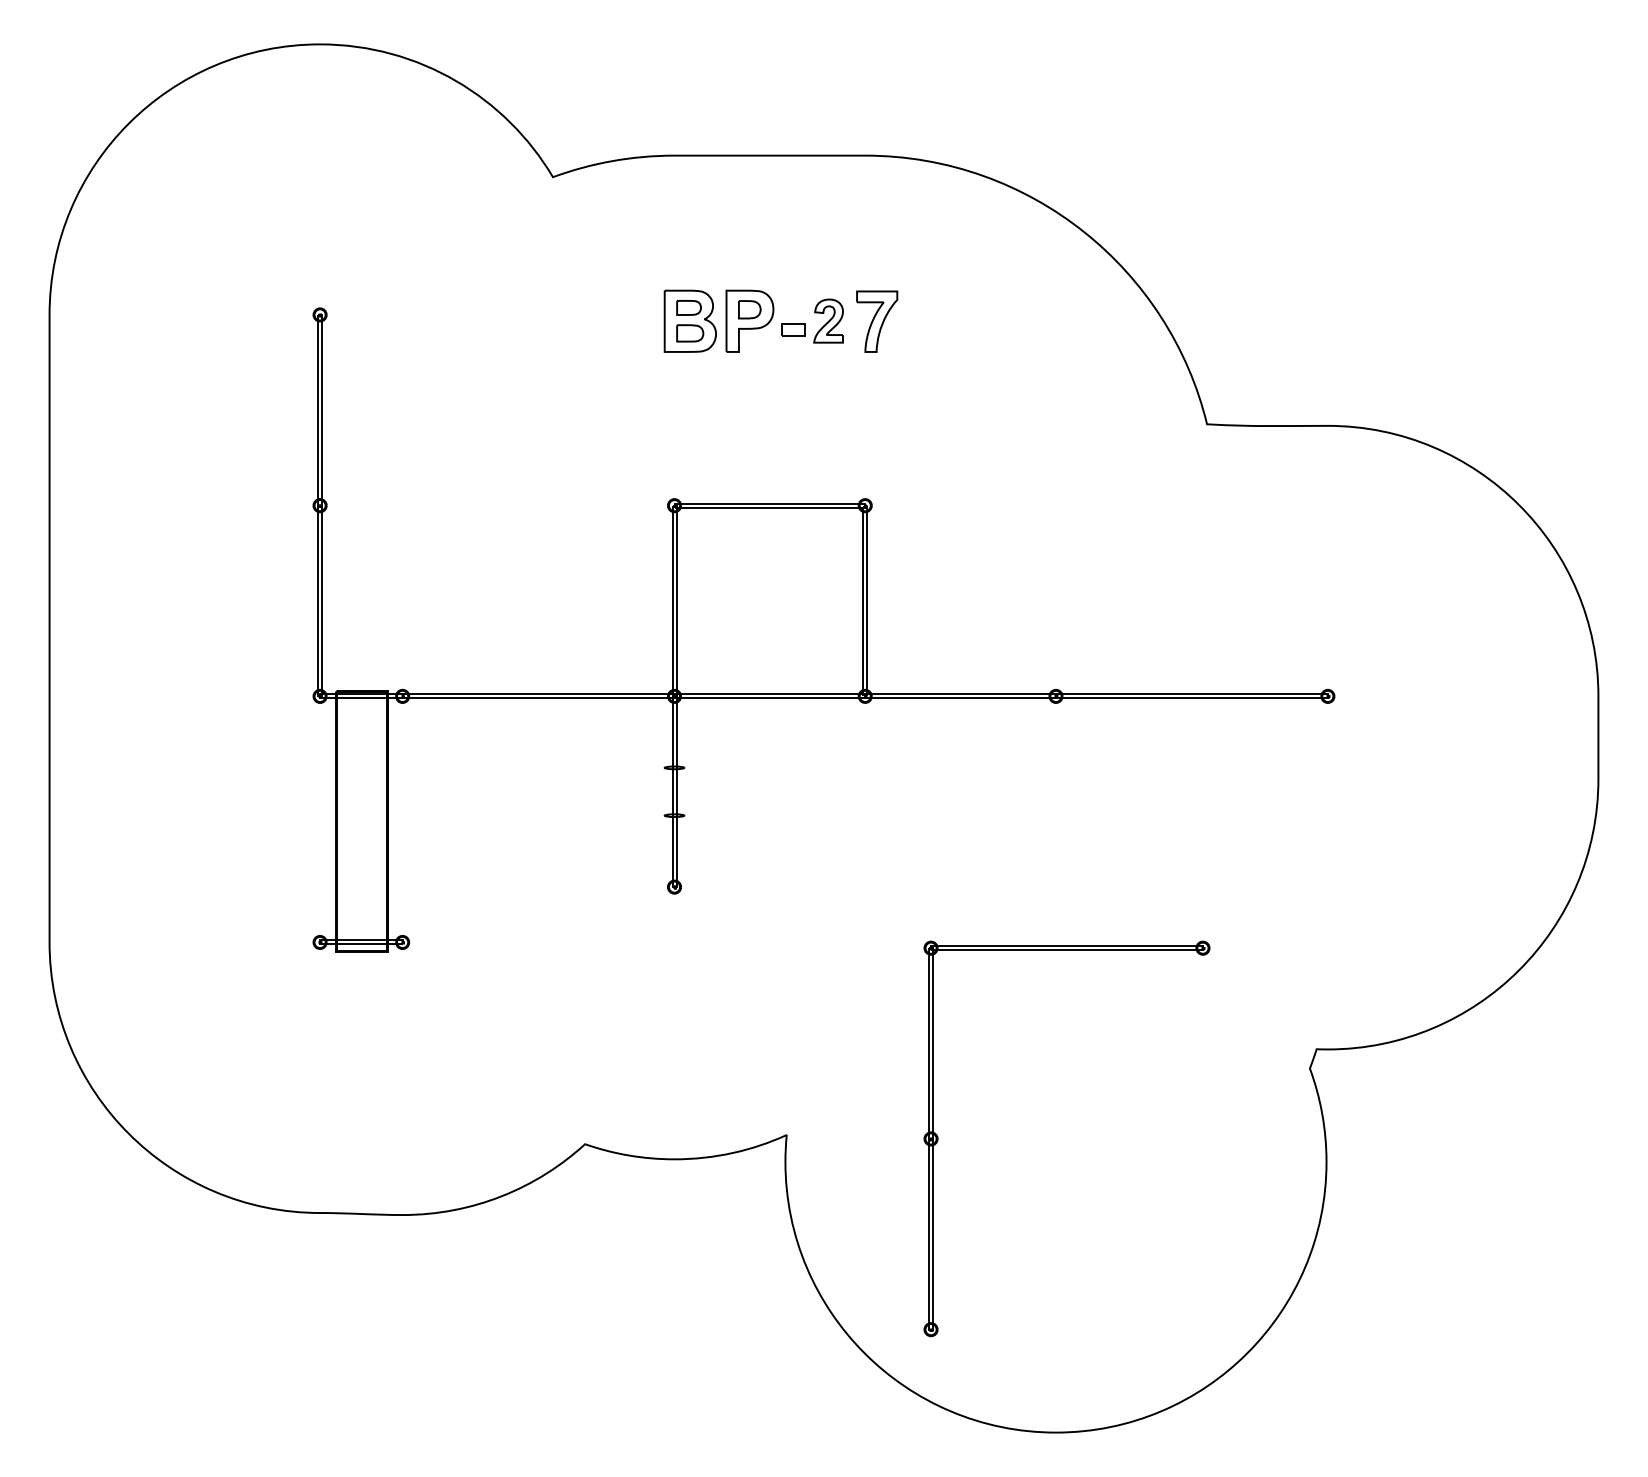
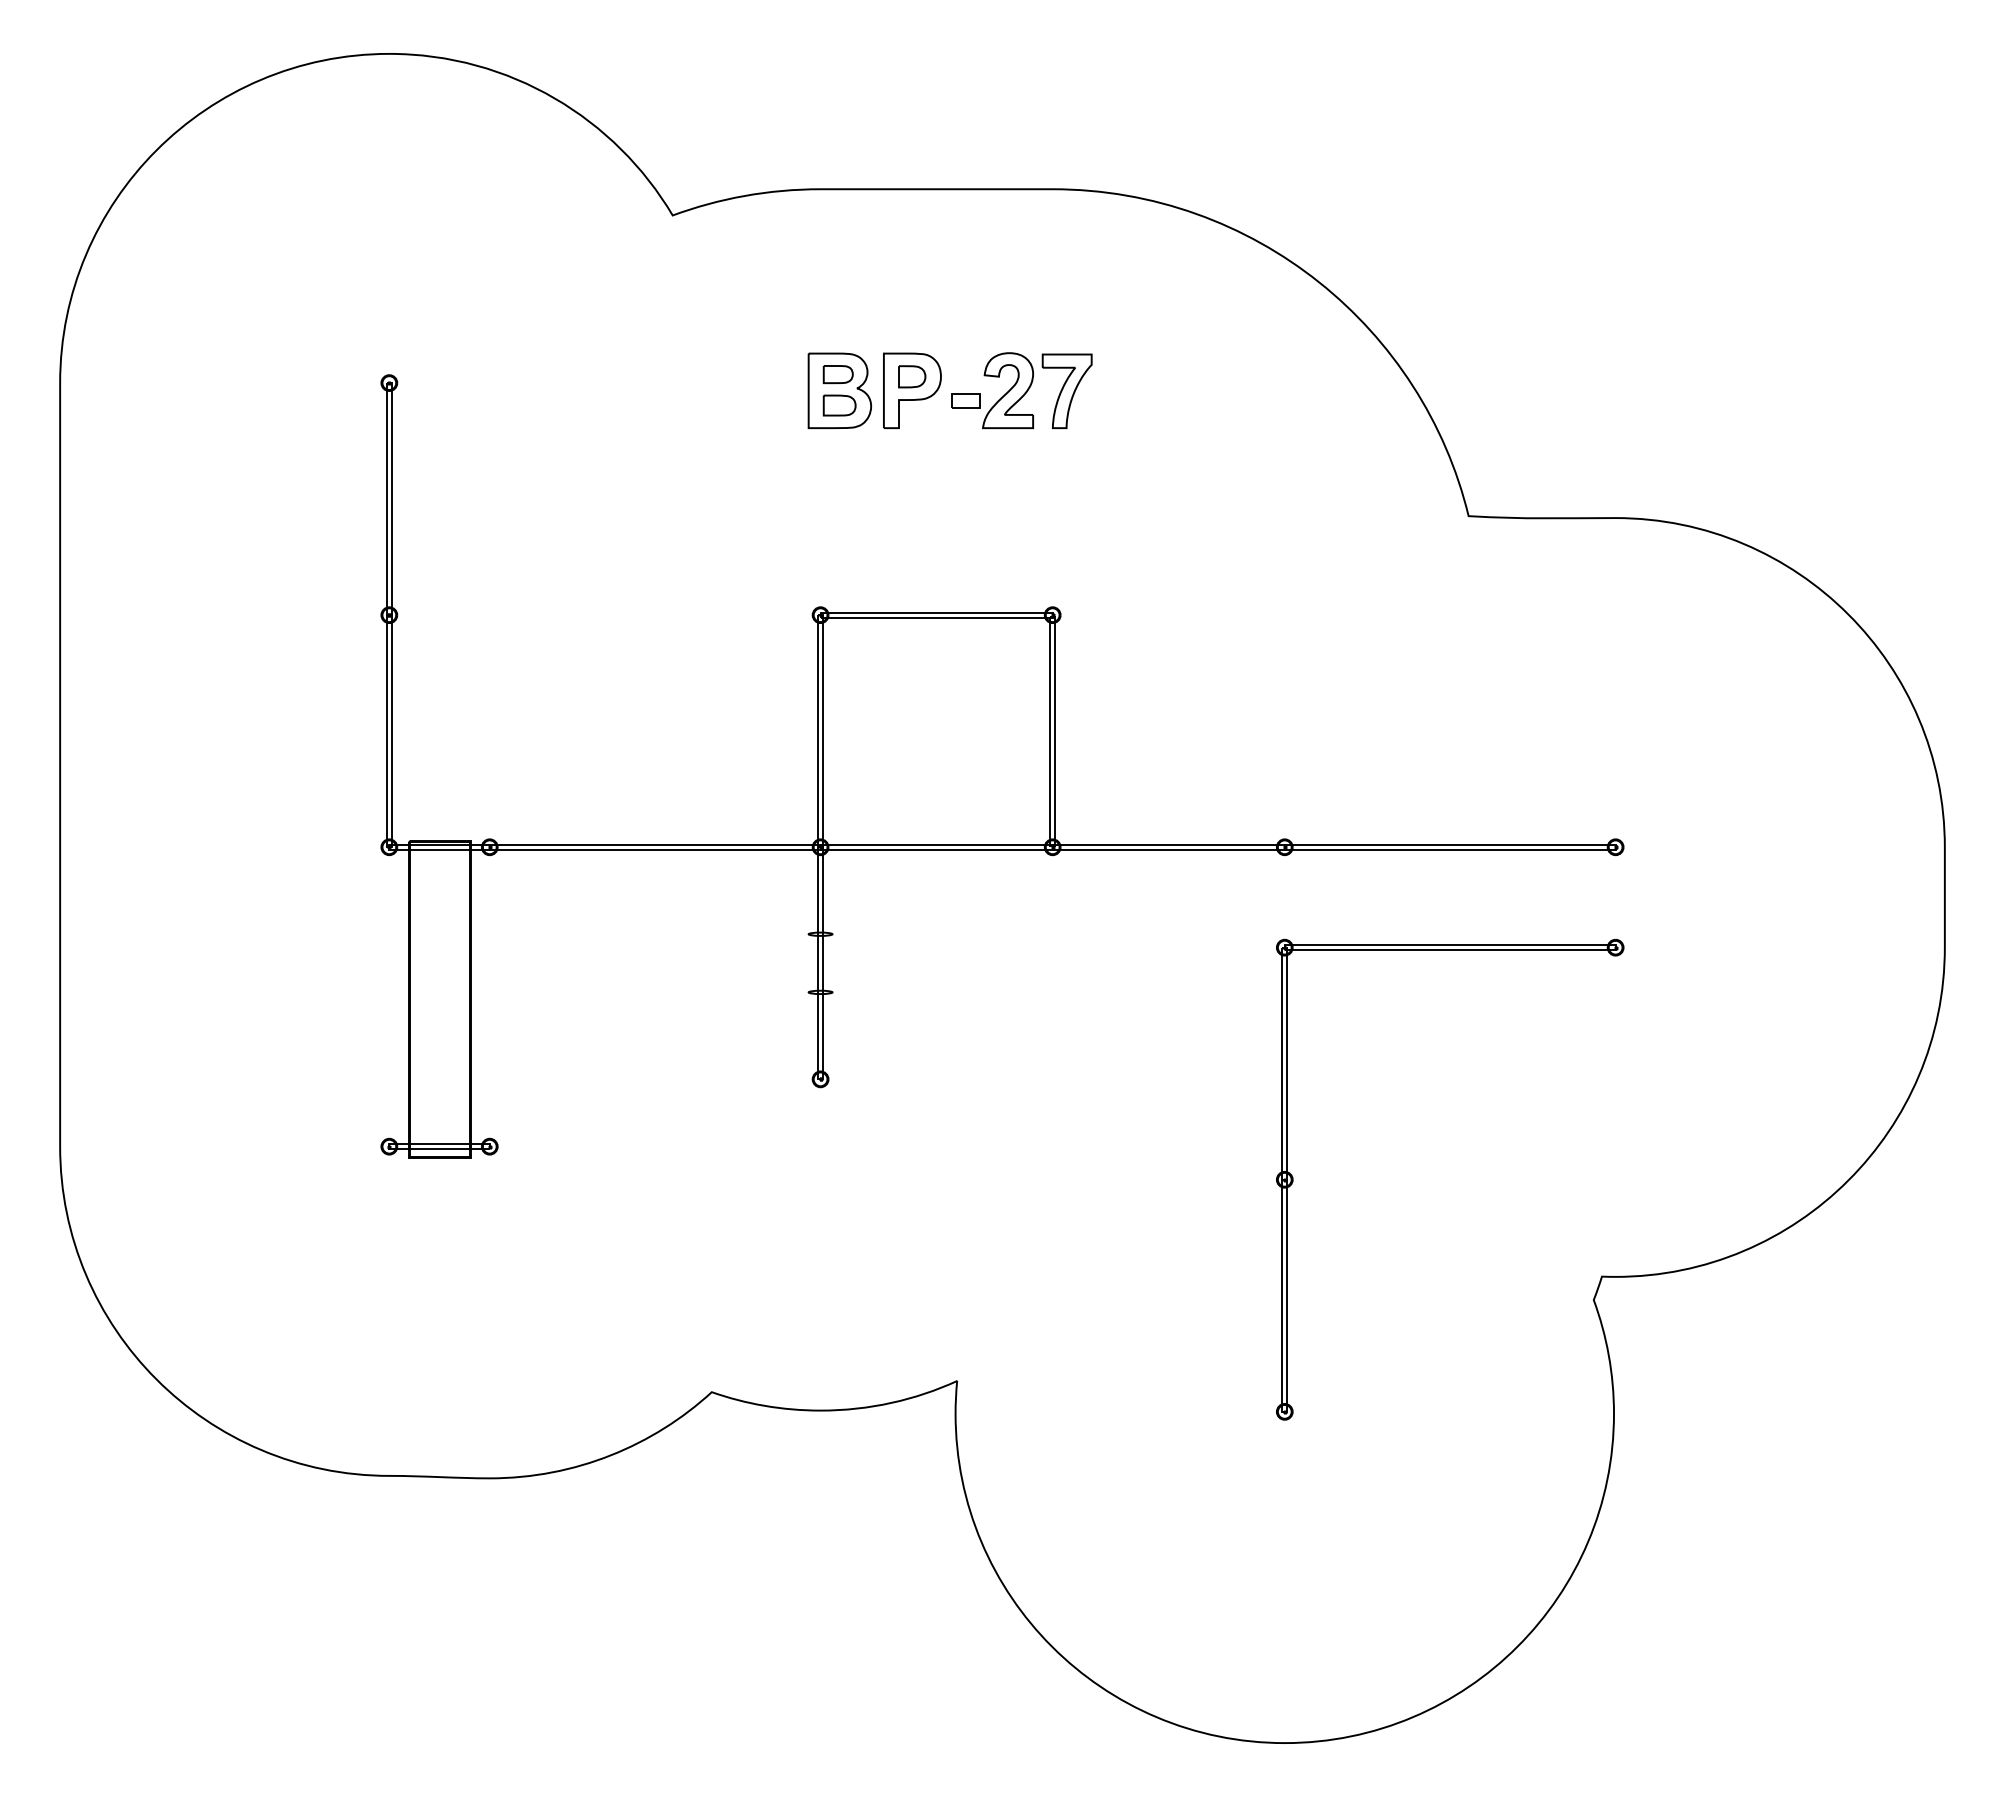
part: (828, 321) -> (1007, 390), size x1.43
part: (938, 1138) -> (1293, 1179), moved

